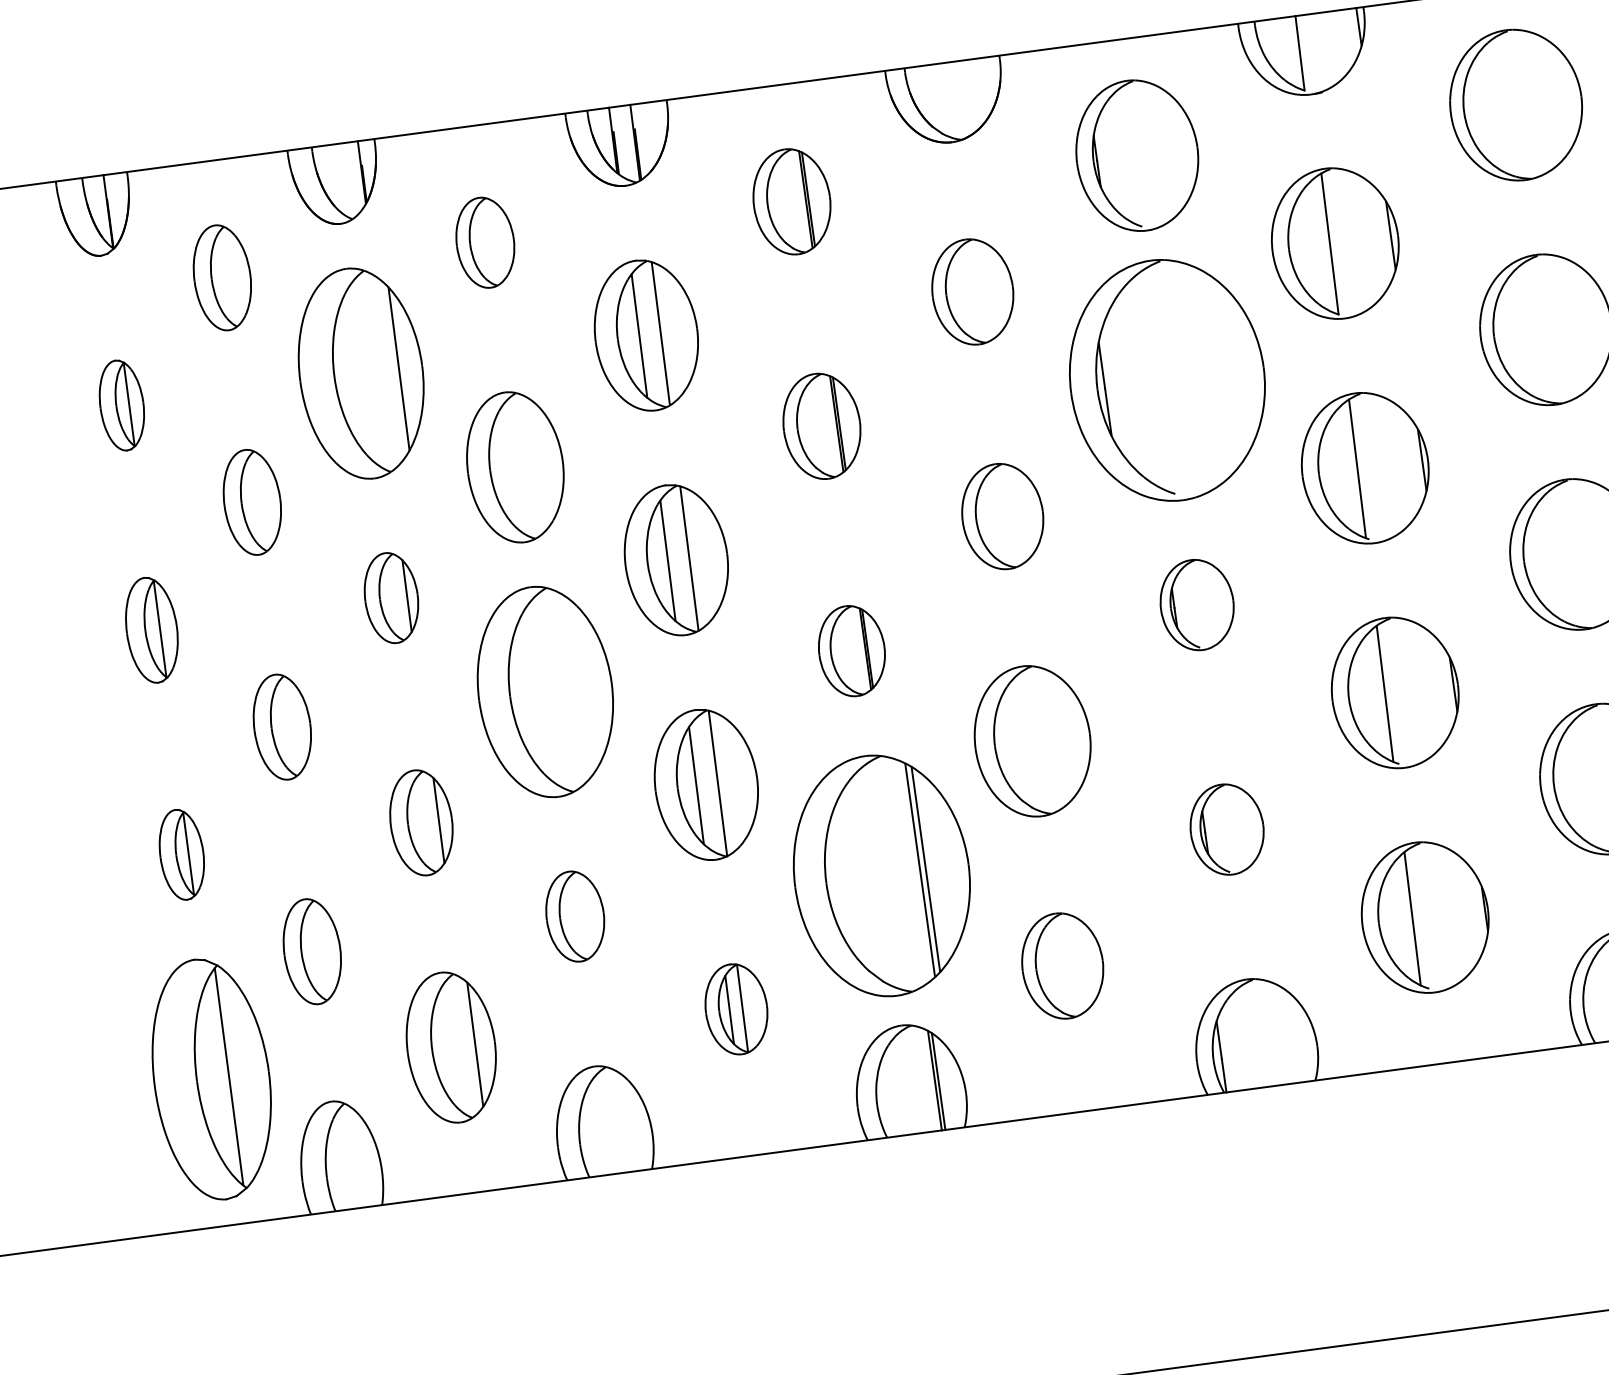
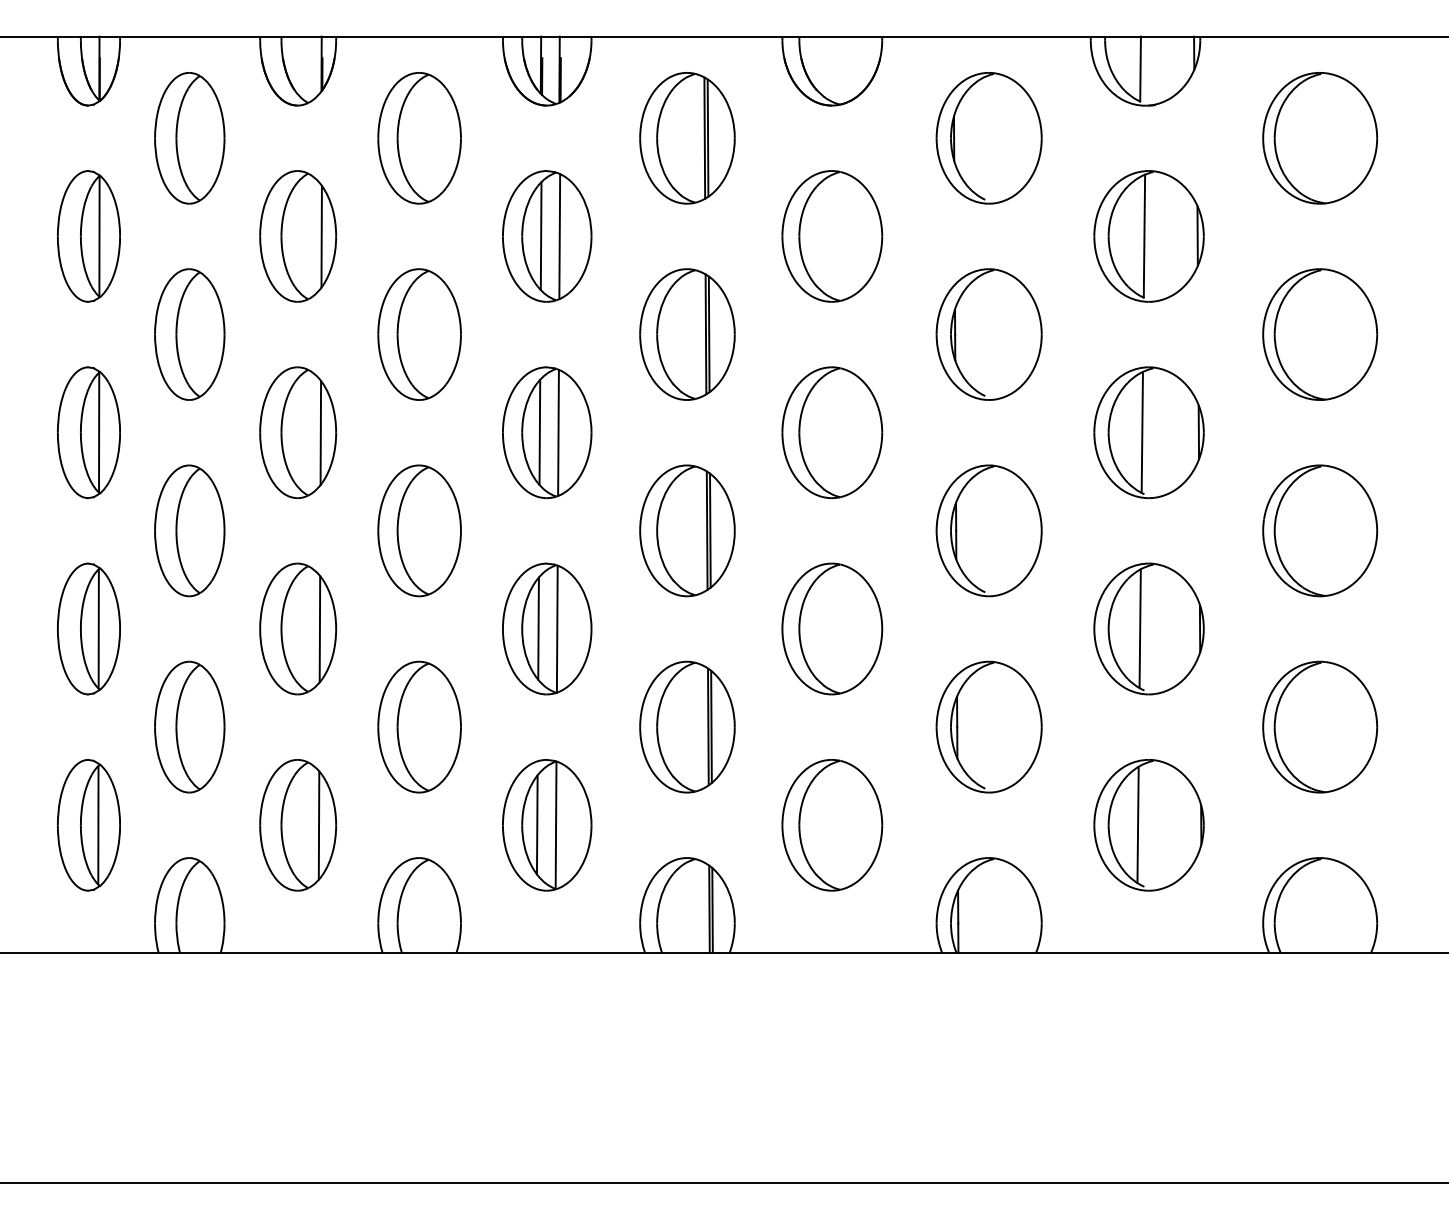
part: (792, 201) -> (687, 138), size x1.43
part: (485, 242) -> (419, 138), size x1.67
part: (222, 278) -> (189, 138), size x1.43
part: (972, 291) -> (832, 236), size x1.43
part: (361, 373) -> (298, 236), size x0.71
part: (1166, 380) -> (988, 334), size x0.62
part: (121, 405) -> (88, 236), size x1.67
part: (821, 426) -> (687, 334), size x1.43
part: (251, 502) -> (189, 334), size x1.43
part: (1002, 516) -> (832, 432), size x1.43
part: (391, 597) -> (298, 432), size x1.67
part: (1196, 604) -> (988, 530), size x1.67
part: (151, 629) -> (88, 432), size x1.43
part: (851, 650) -> (687, 530), size x1.67
part: (545, 691) -> (419, 530), size x0.71
part: (281, 726) -> (189, 530), size x1.43
part: (421, 822) -> (298, 628), size x1.43
part: (1226, 828) -> (988, 726), size x1.67
part: (181, 854) -> (88, 628), size x1.67
part: (881, 874) -> (687, 726), size x0.62
part: (575, 915) -> (419, 726), size x1.67
part: (311, 951) -> (189, 726), size x1.43
part: (1062, 966) -> (832, 825), size x1.43
part: (736, 1008) -> (547, 824), size x1.67
part: (211, 1079) -> (88, 825), size x0.62

